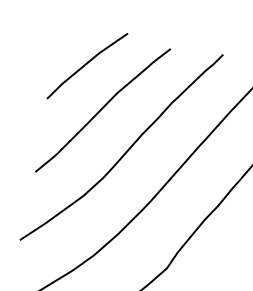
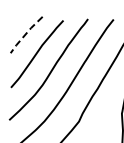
line: (87, 65) -> (26, 34), solid -> dashed

